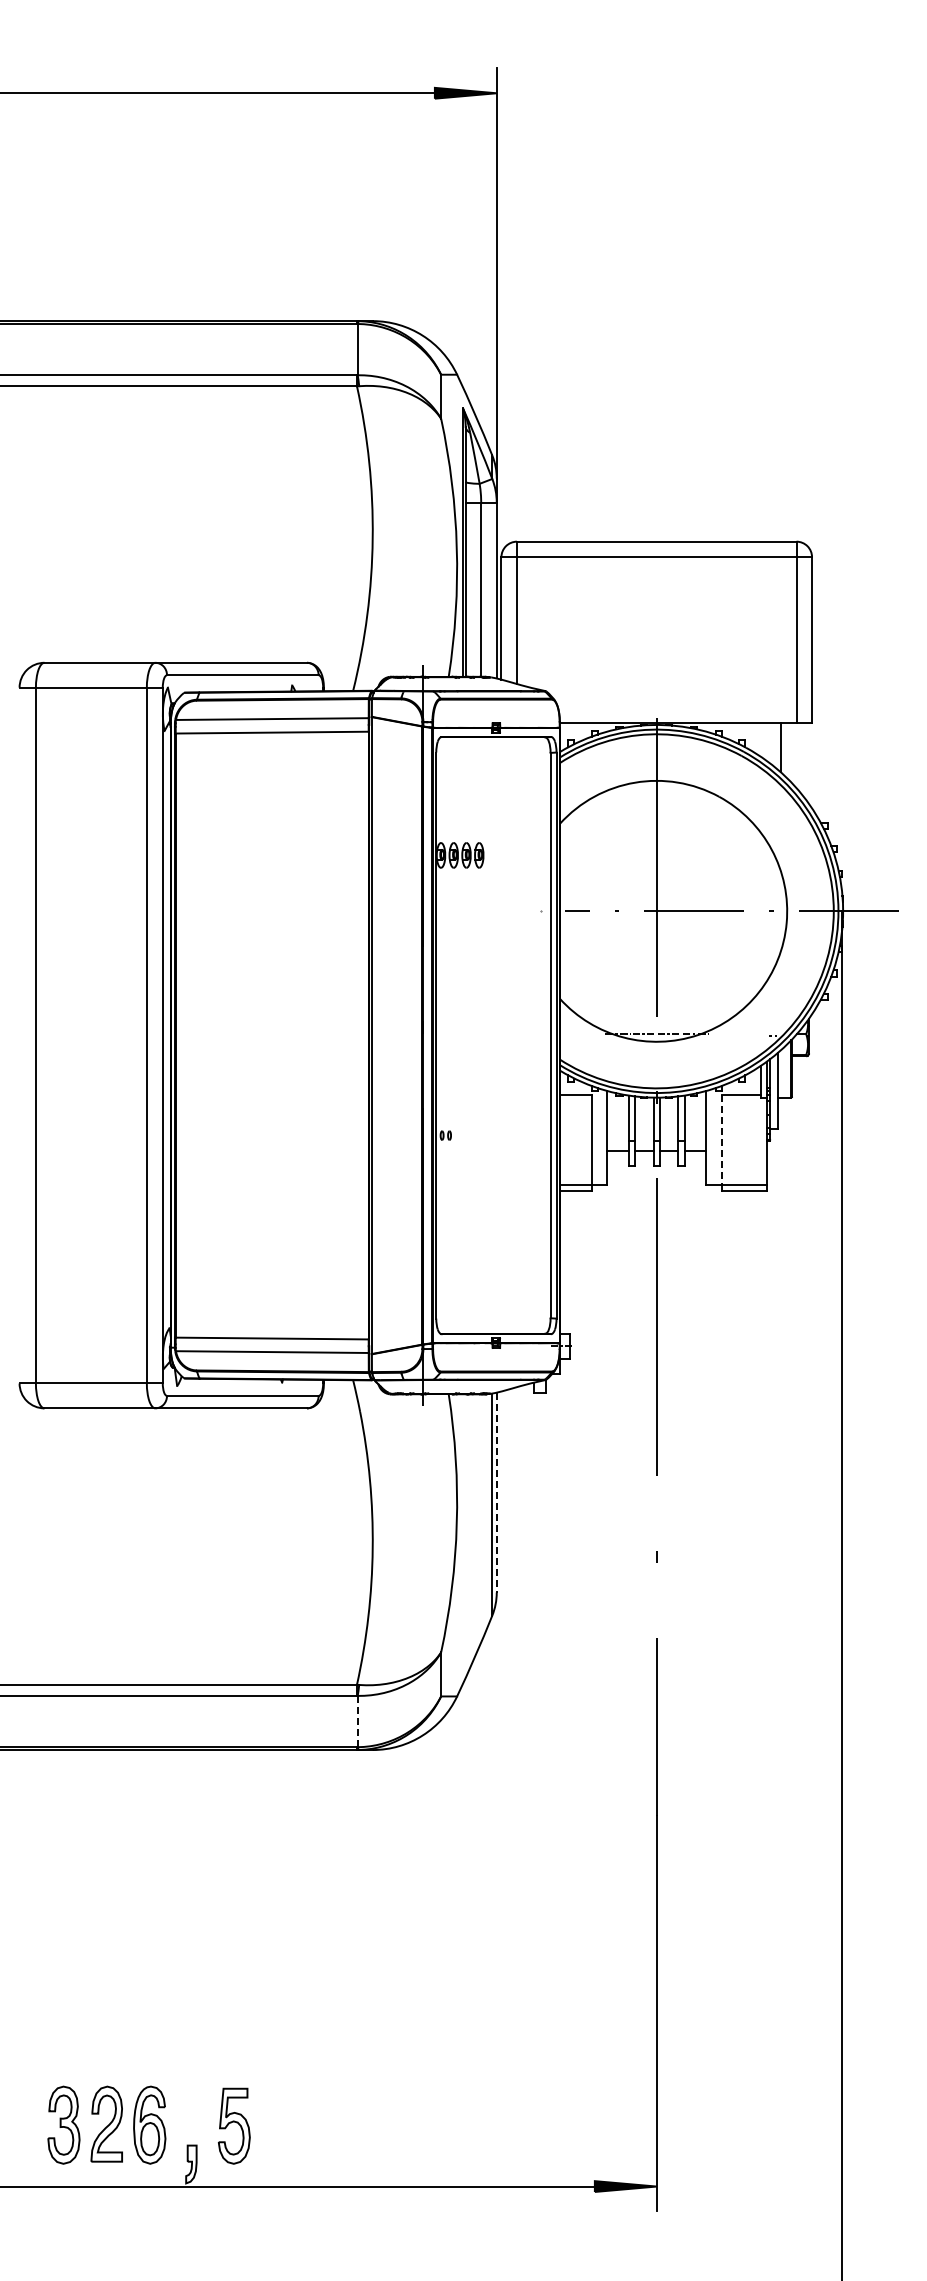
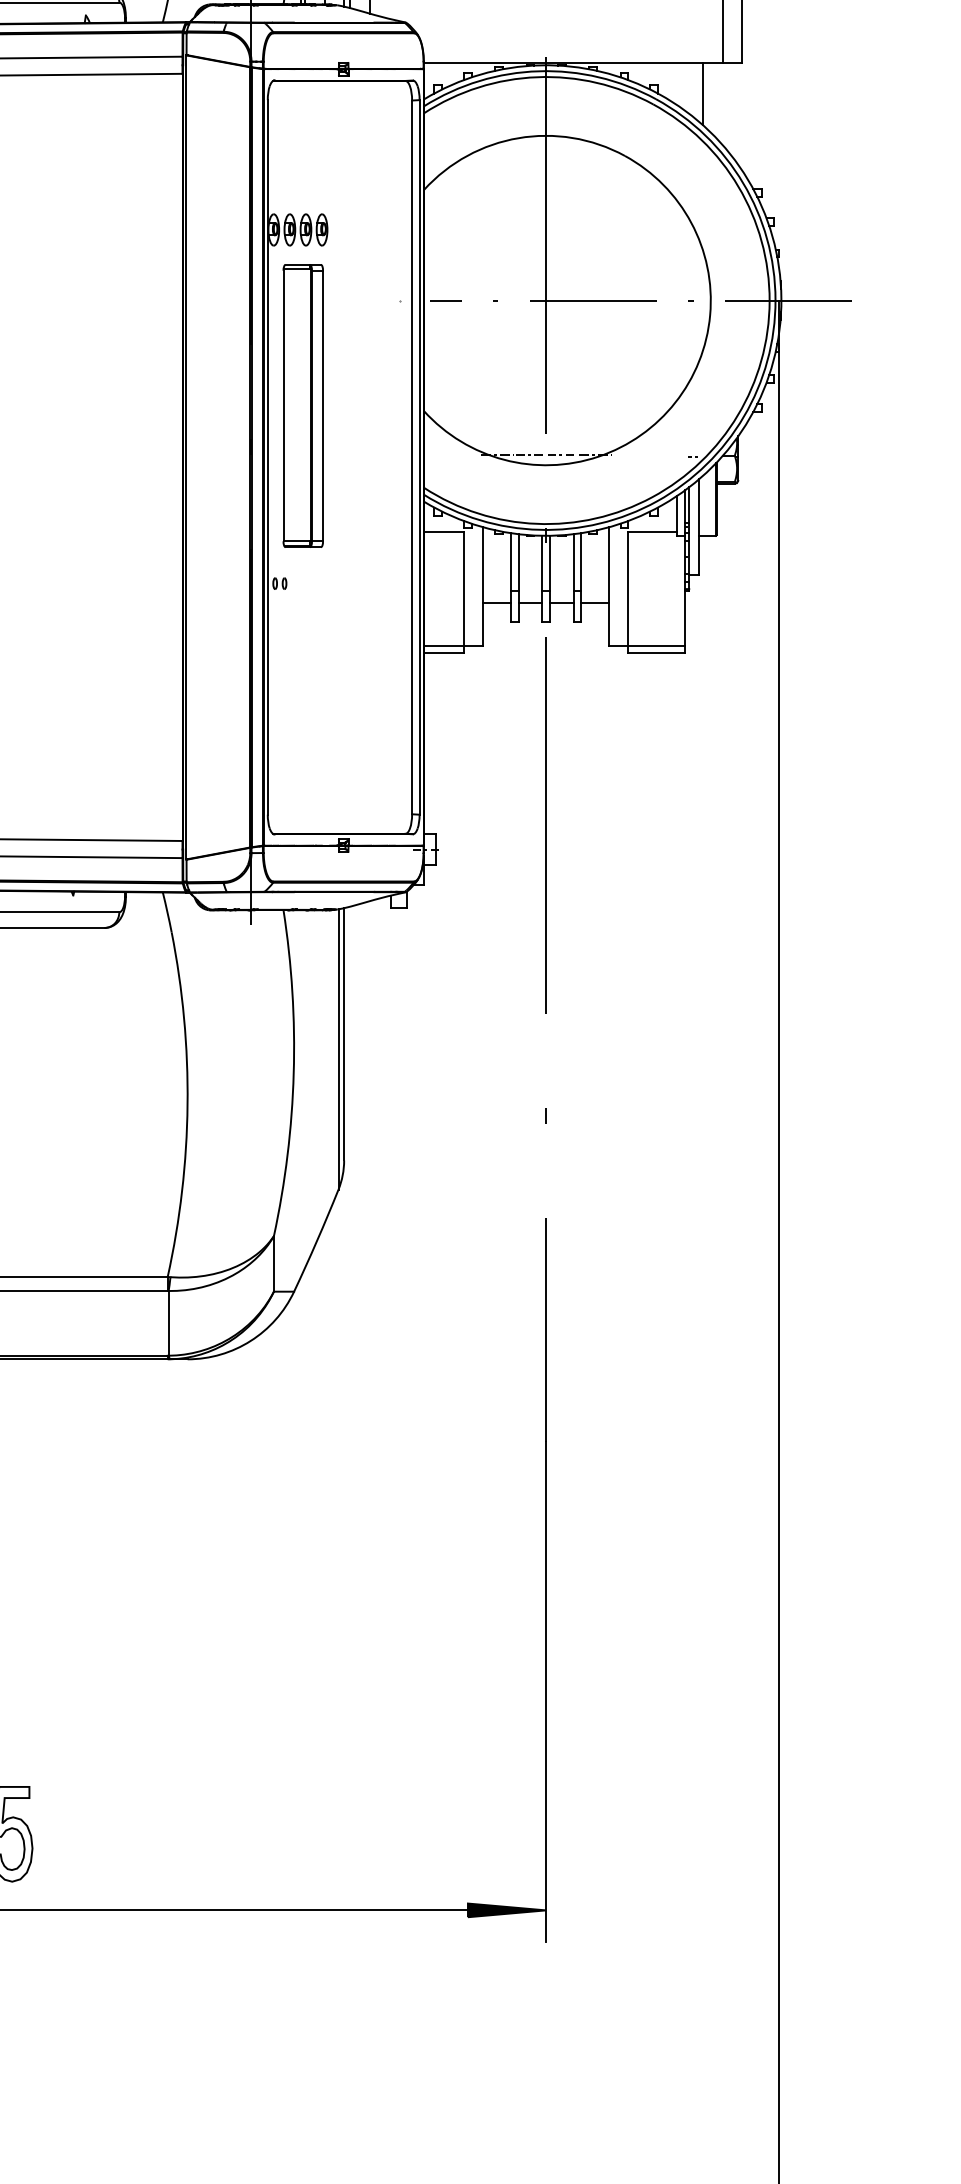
part: (463, 994) -> (302, 405), added
line: (721, 1140) -> (627, 589), dashed -> solid
line: (496, 1492) -> (343, 1034), dashed -> solid
line: (357, 1721) -> (168, 1323), dashed -> solid

